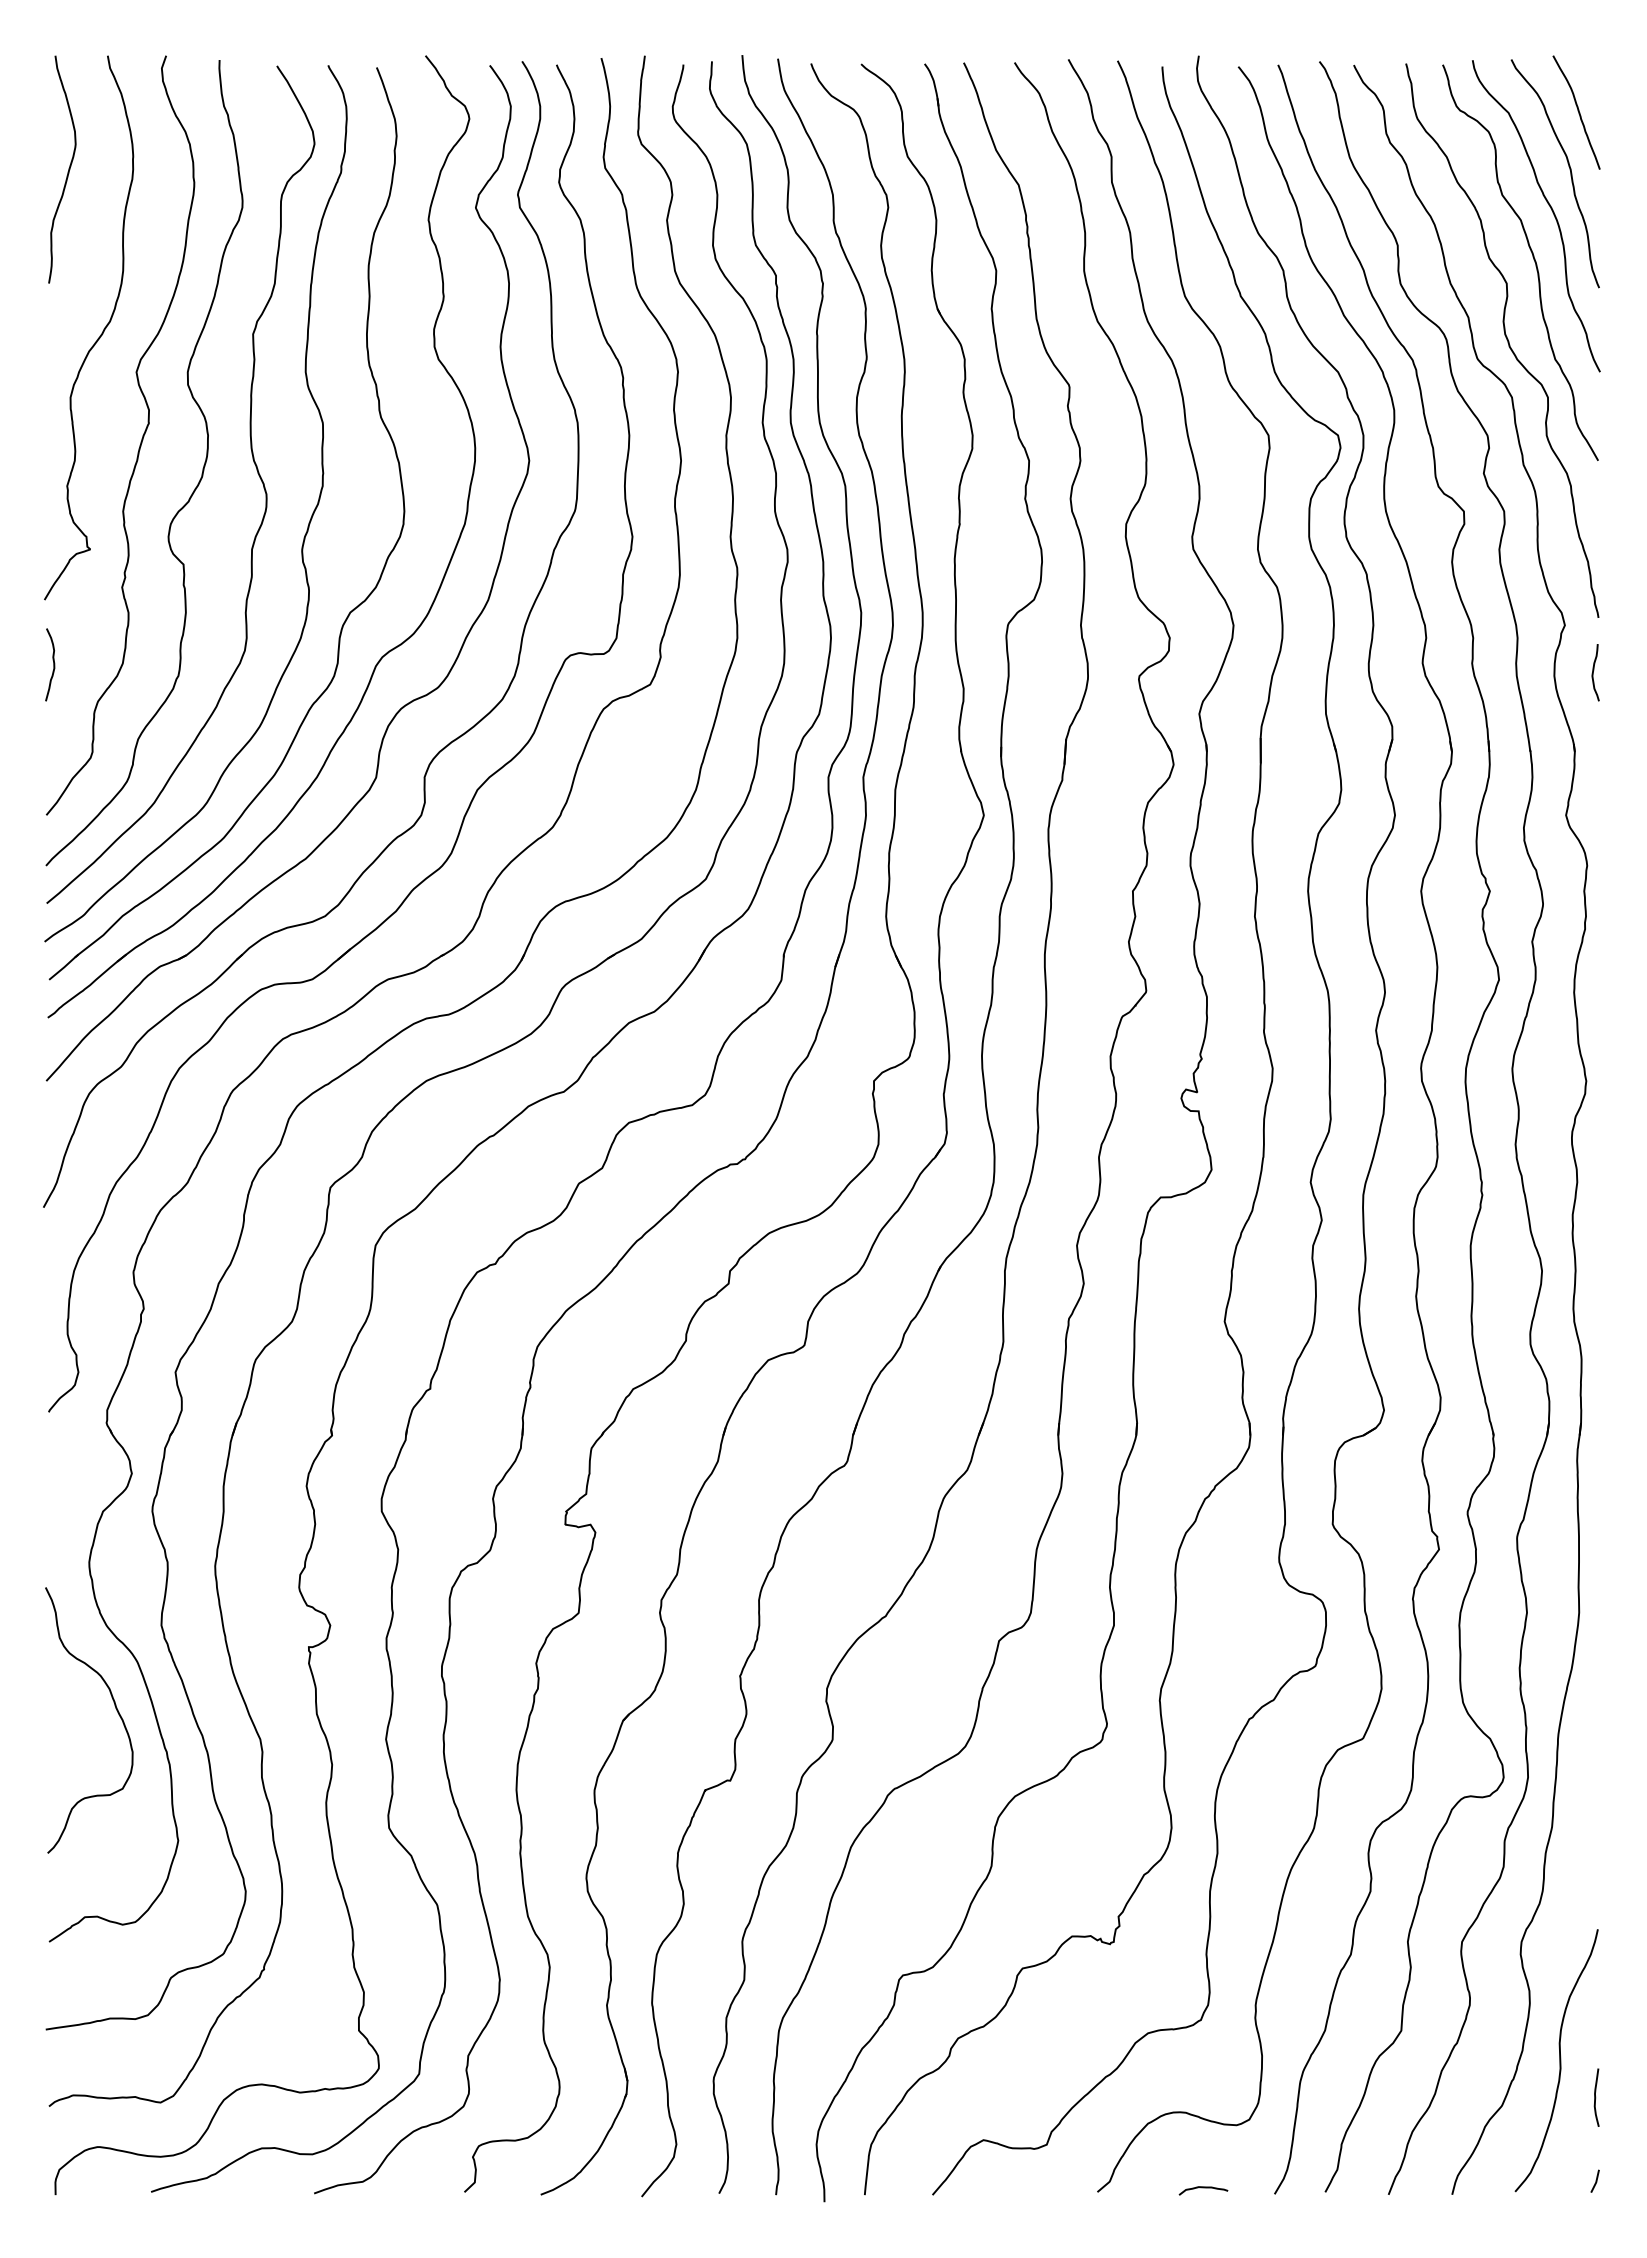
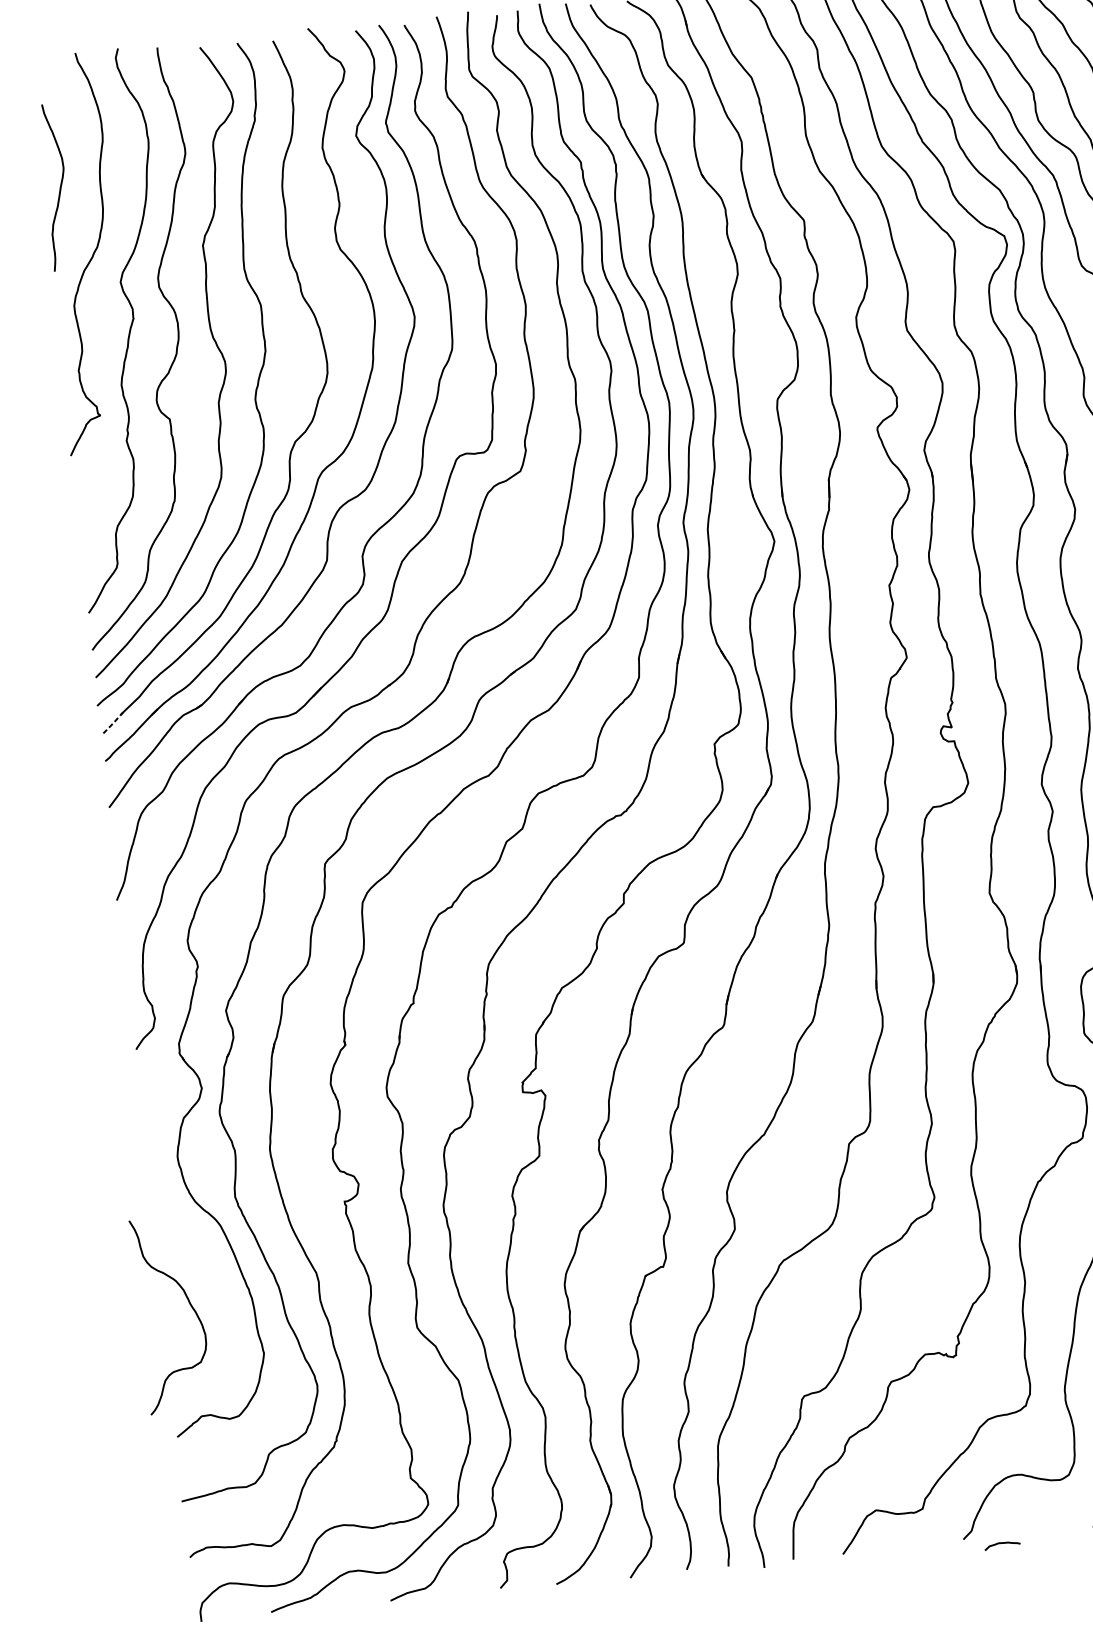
curve: (67, 171) -> (59, 188), moved
curve: (53, 664) -> (82, 502), removed
line: (64, 967) -> (113, 723), solid -> dashed
curve: (115, 1708) -> (189, 1303), moved
curve: (1203, 2188) -> (1002, 1543), moved

